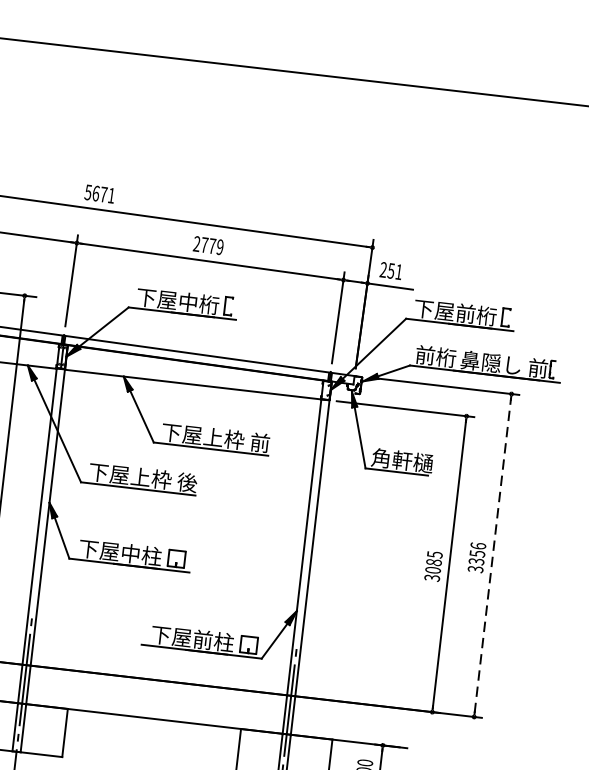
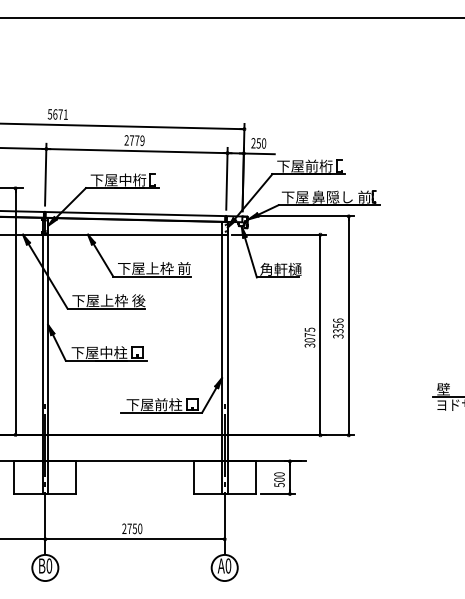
text: (399, 272) -> (264, 143), 251 -> 250
text: (434, 355) -> (294, 196), 前桁 -> 下屋
line: (492, 554) -> (348, 325), dashed -> solid
text: (433, 563) -> (309, 335), 3085 -> 3075

